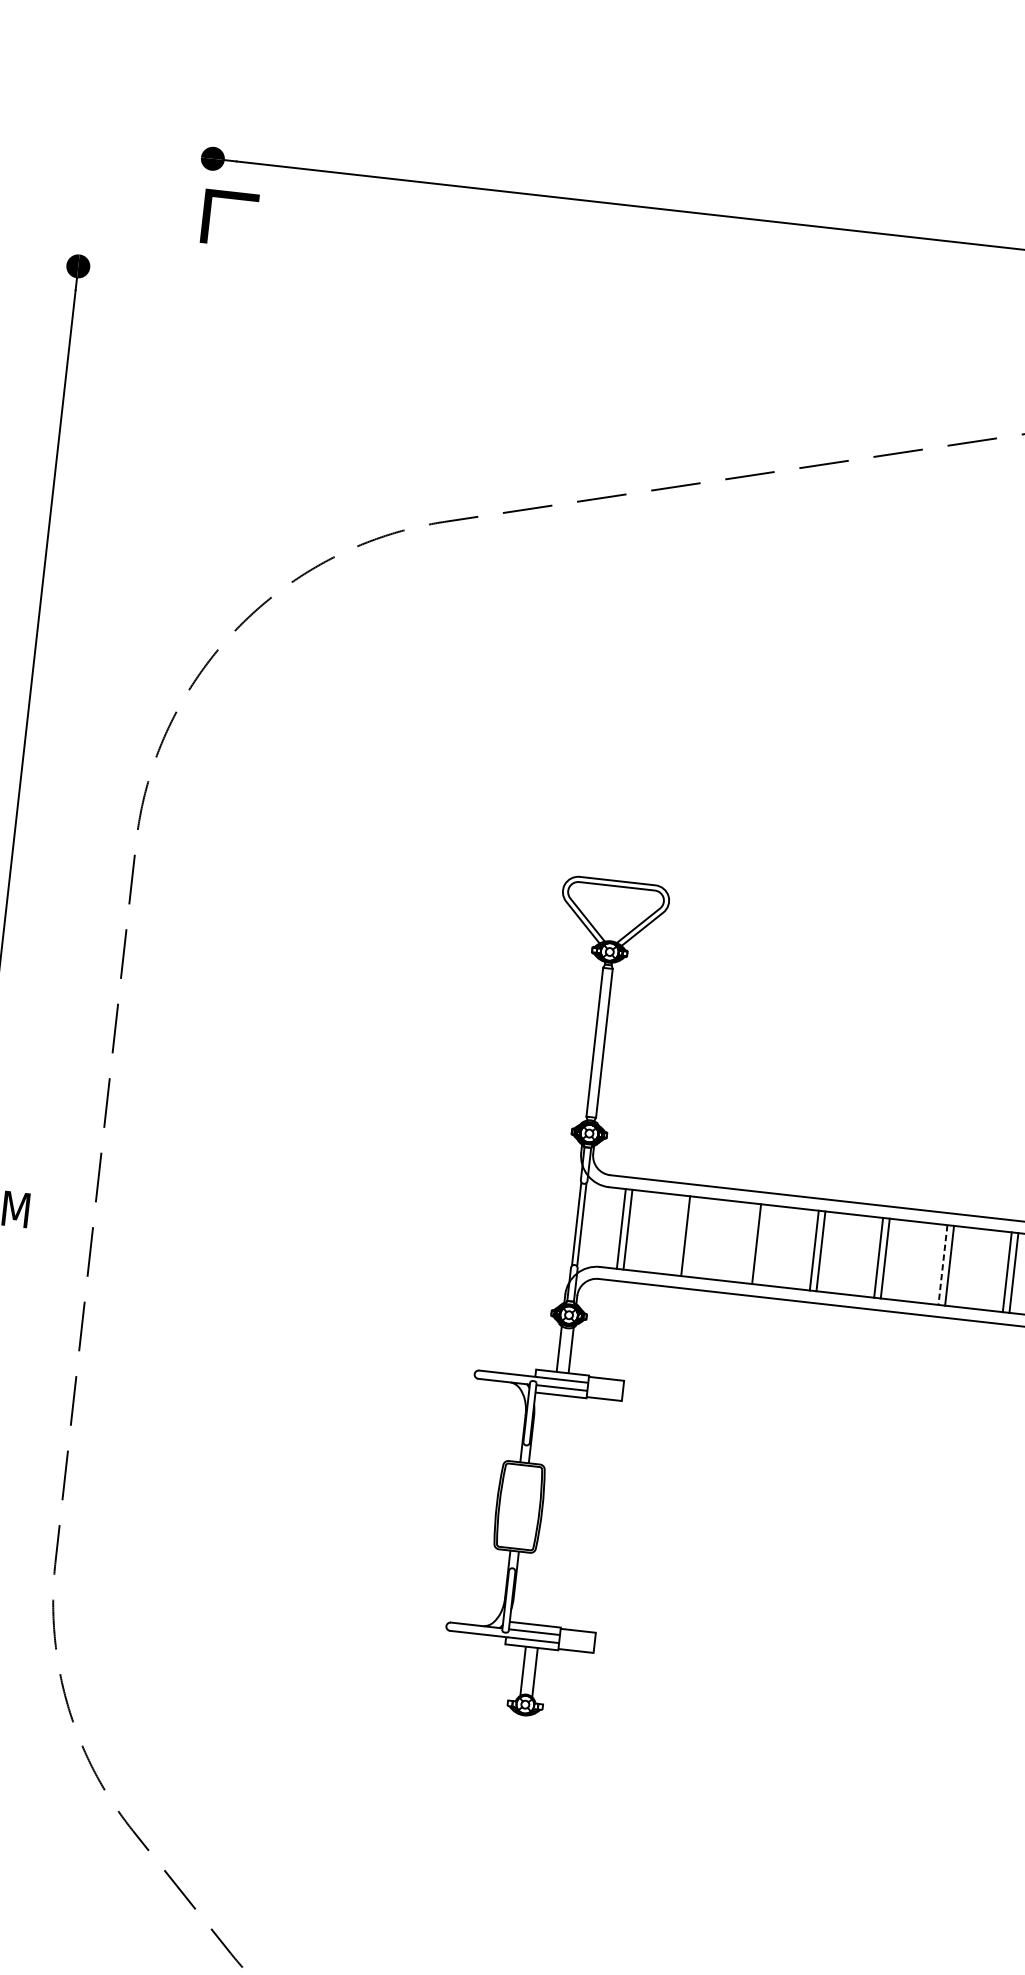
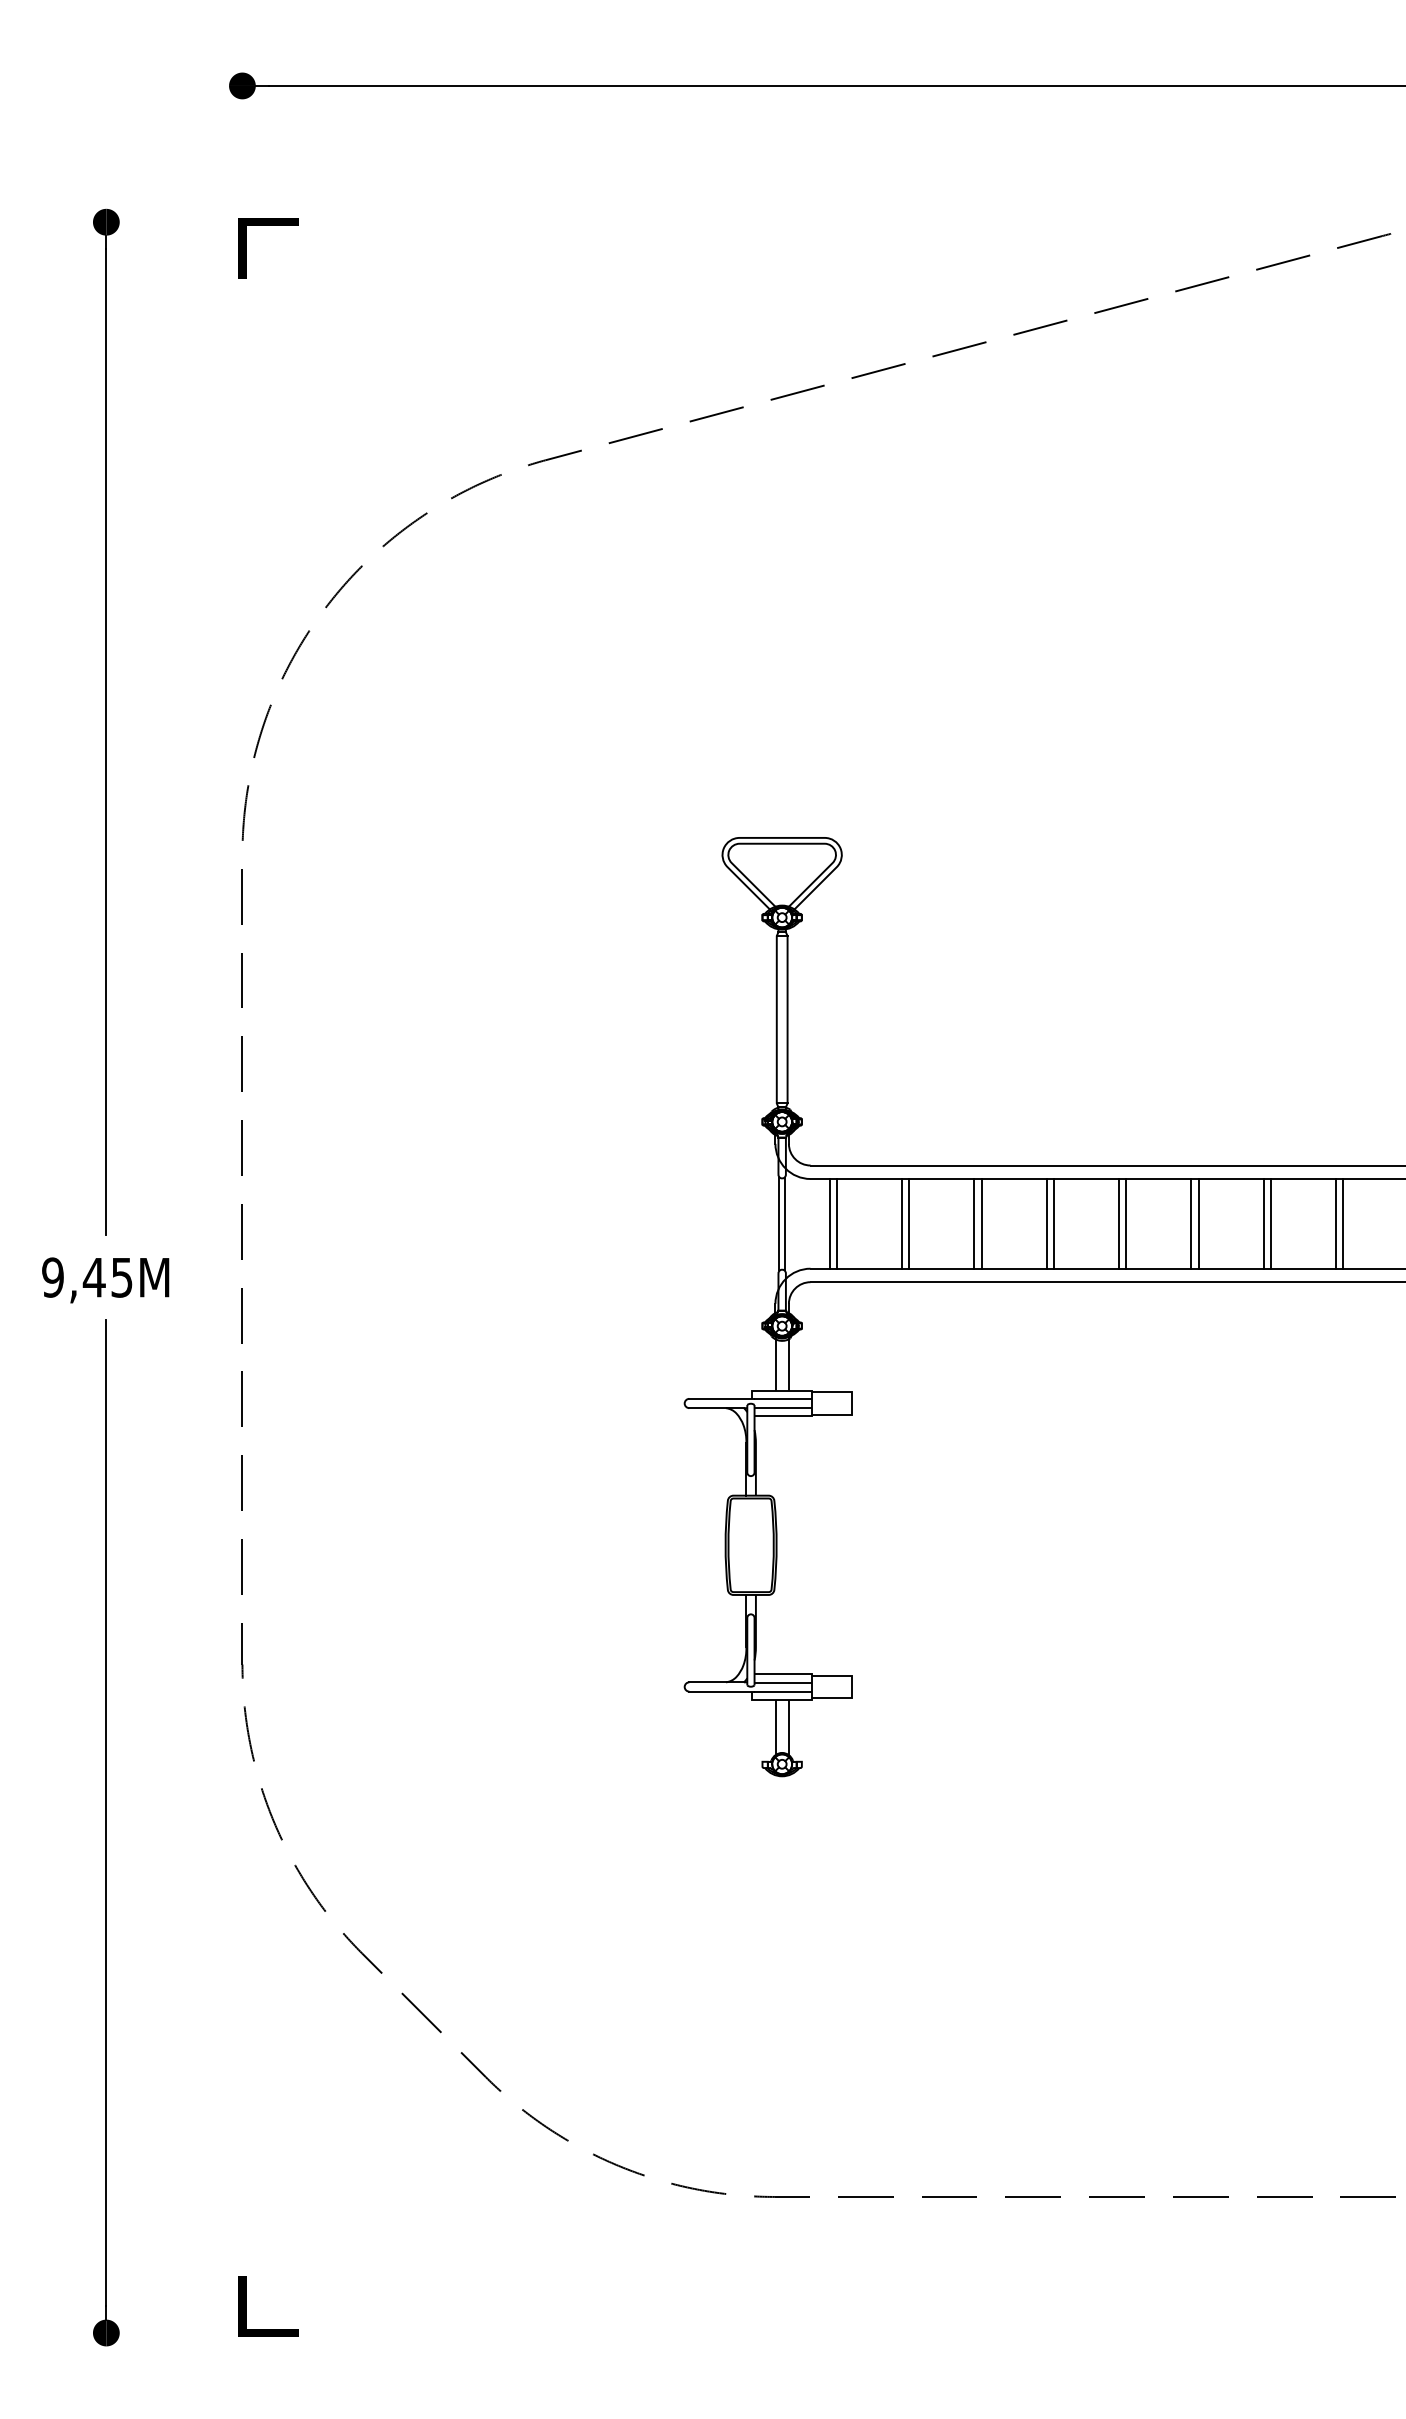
line: (210, 216) -> (246, 248), moved
line: (692, 1236) -> (909, 1223), added
line: (750, 1243) -> (974, 1223), added
line: (943, 1264) -> (1191, 1223), dashed -> solid

